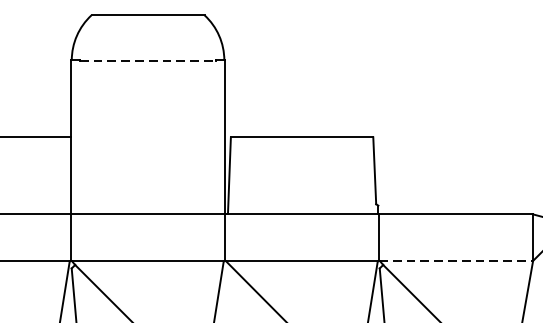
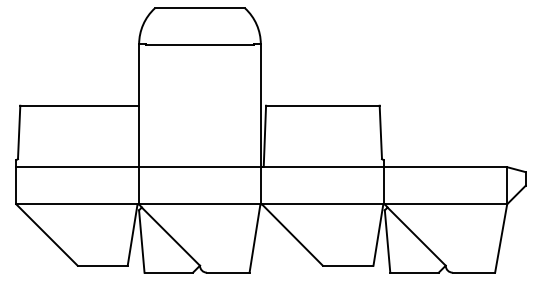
line: (148, 60) -> (200, 44), dashed -> solid
line: (457, 261) -> (446, 204), dashed -> solid

